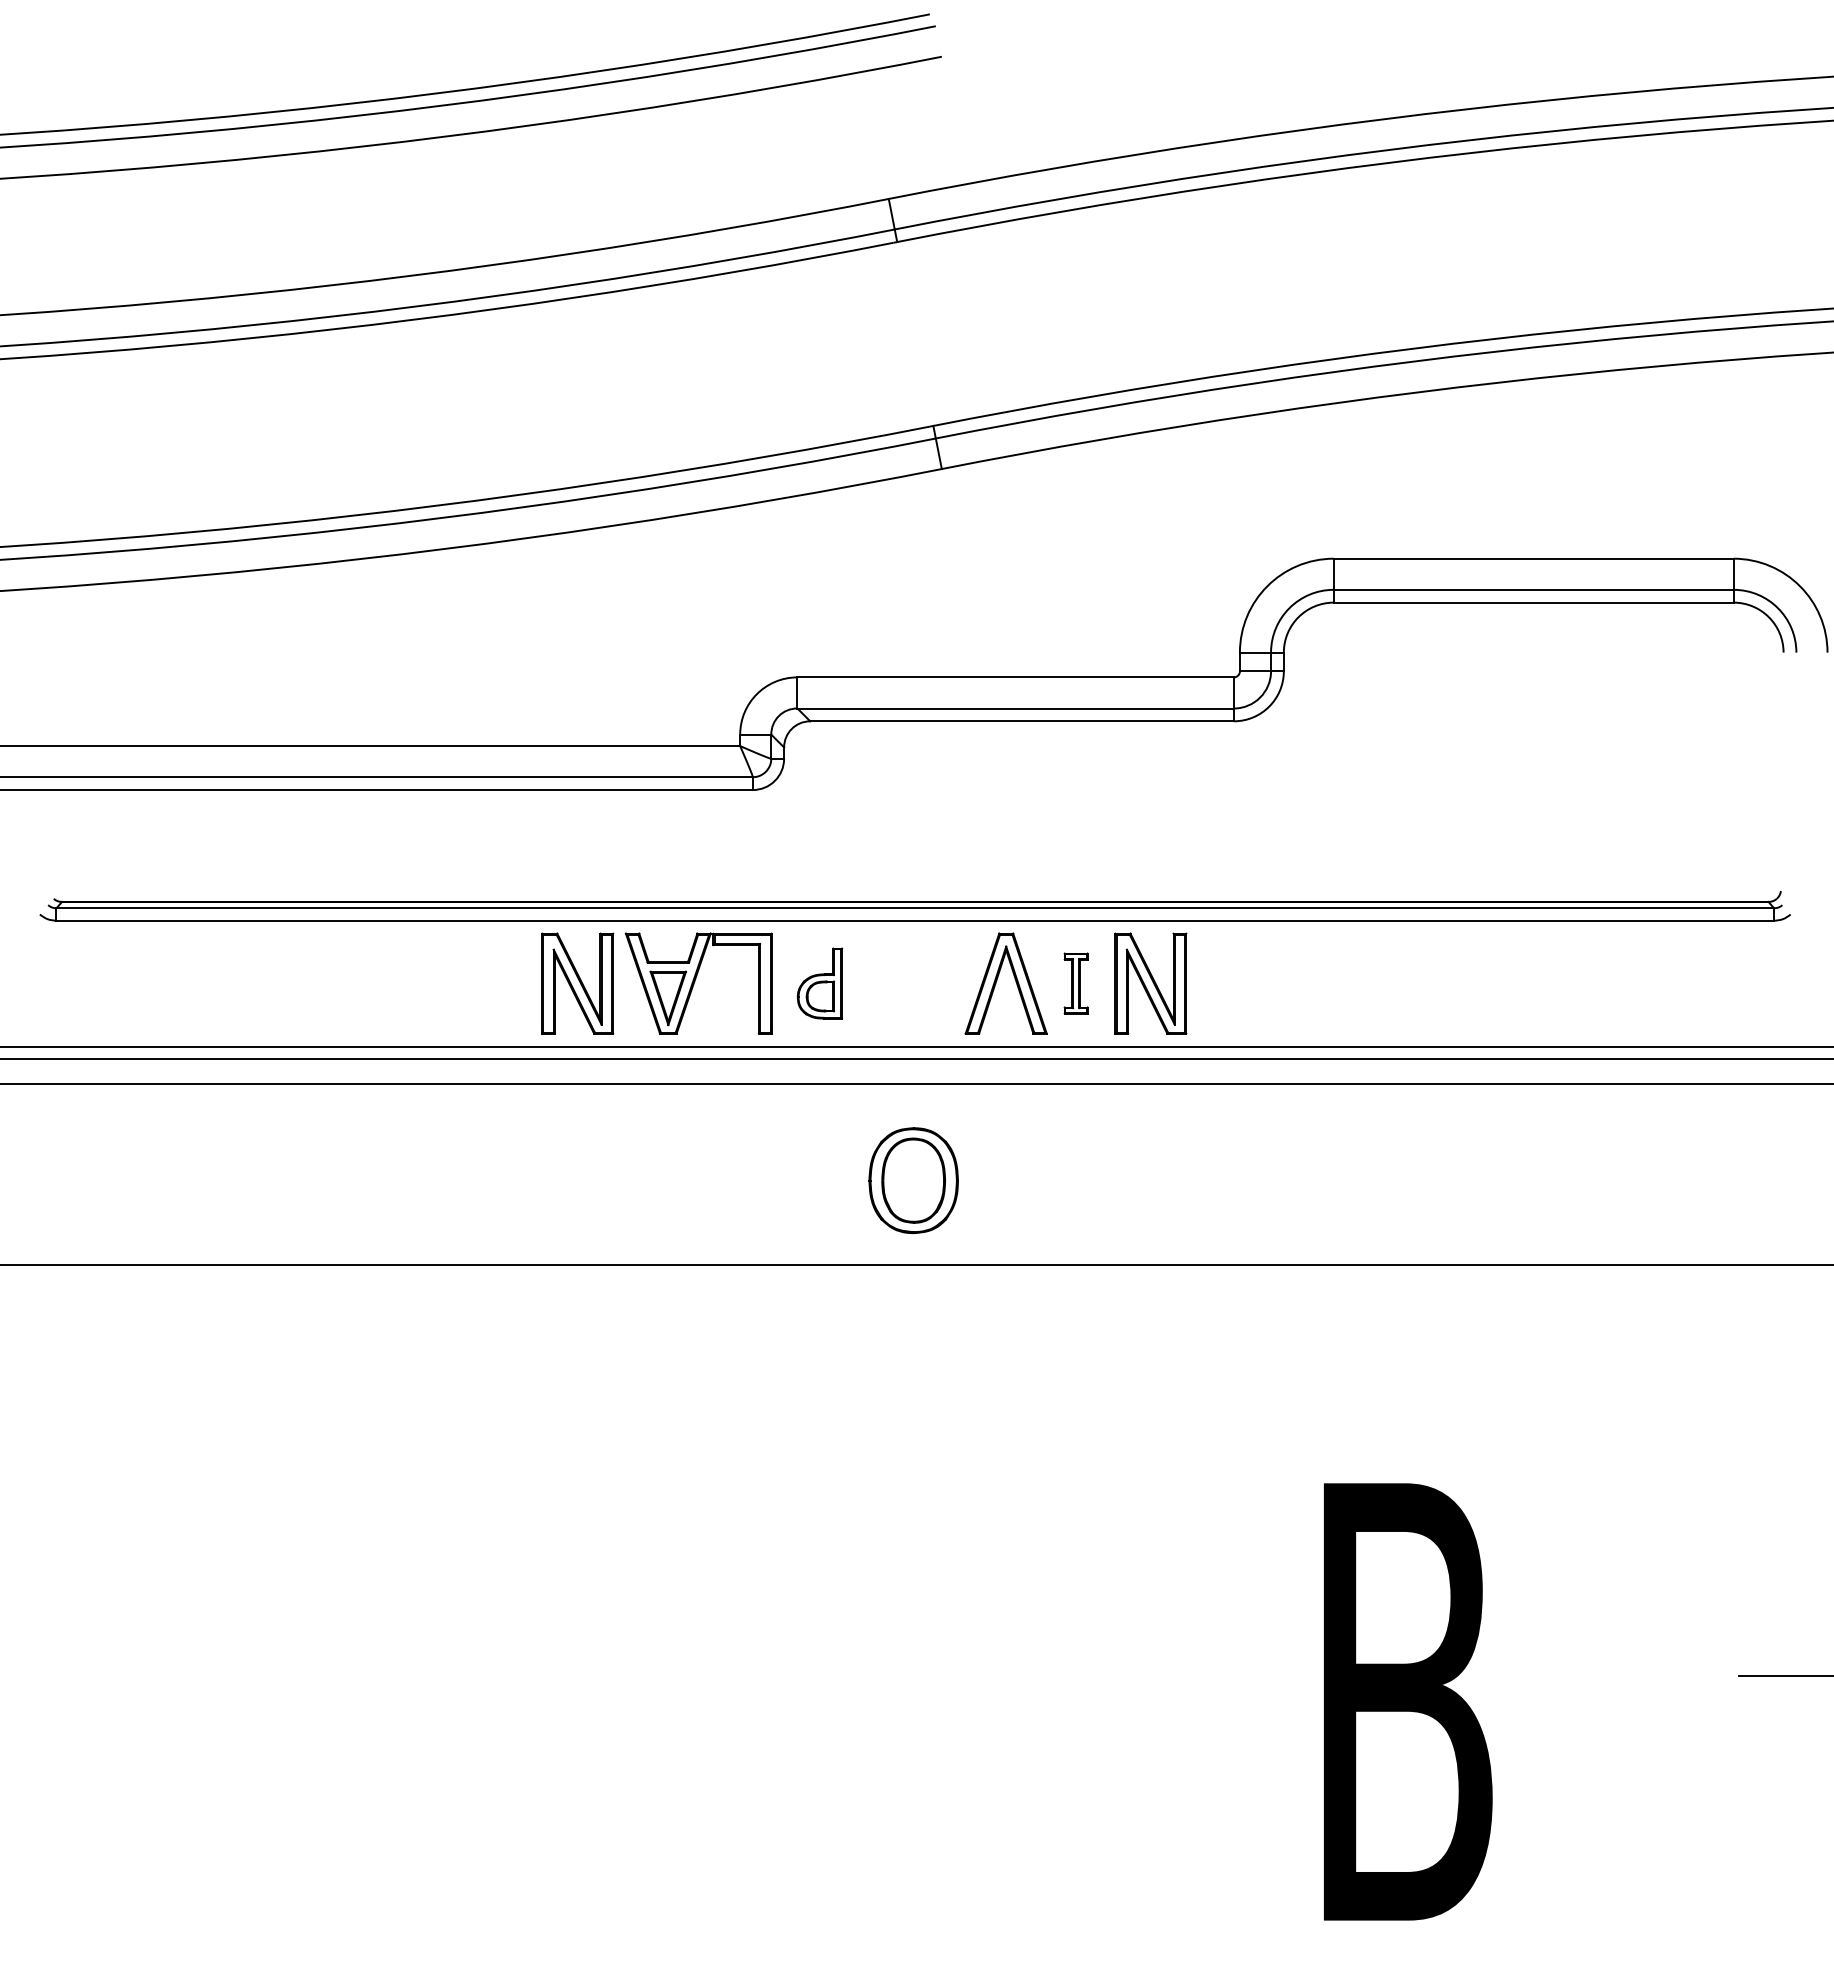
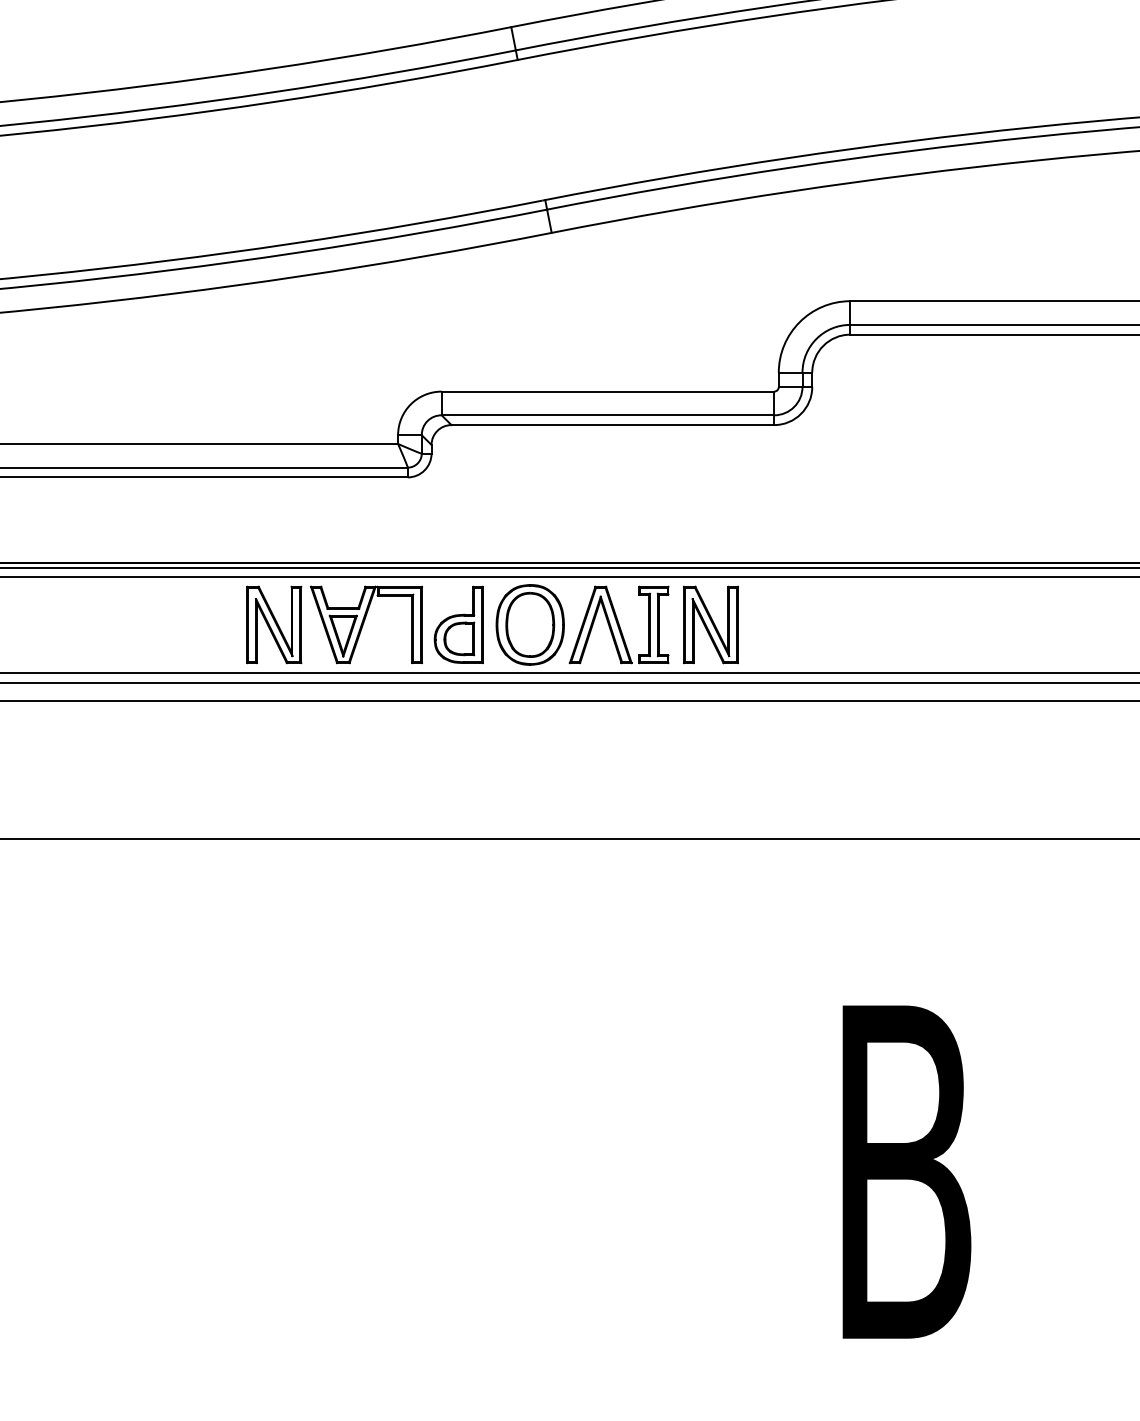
part: (819, 983) -> (458, 624), size x1.43
part: (1076, 983) -> (654, 624), size x1.67
part: (913, 1180) -> (530, 624), moved

